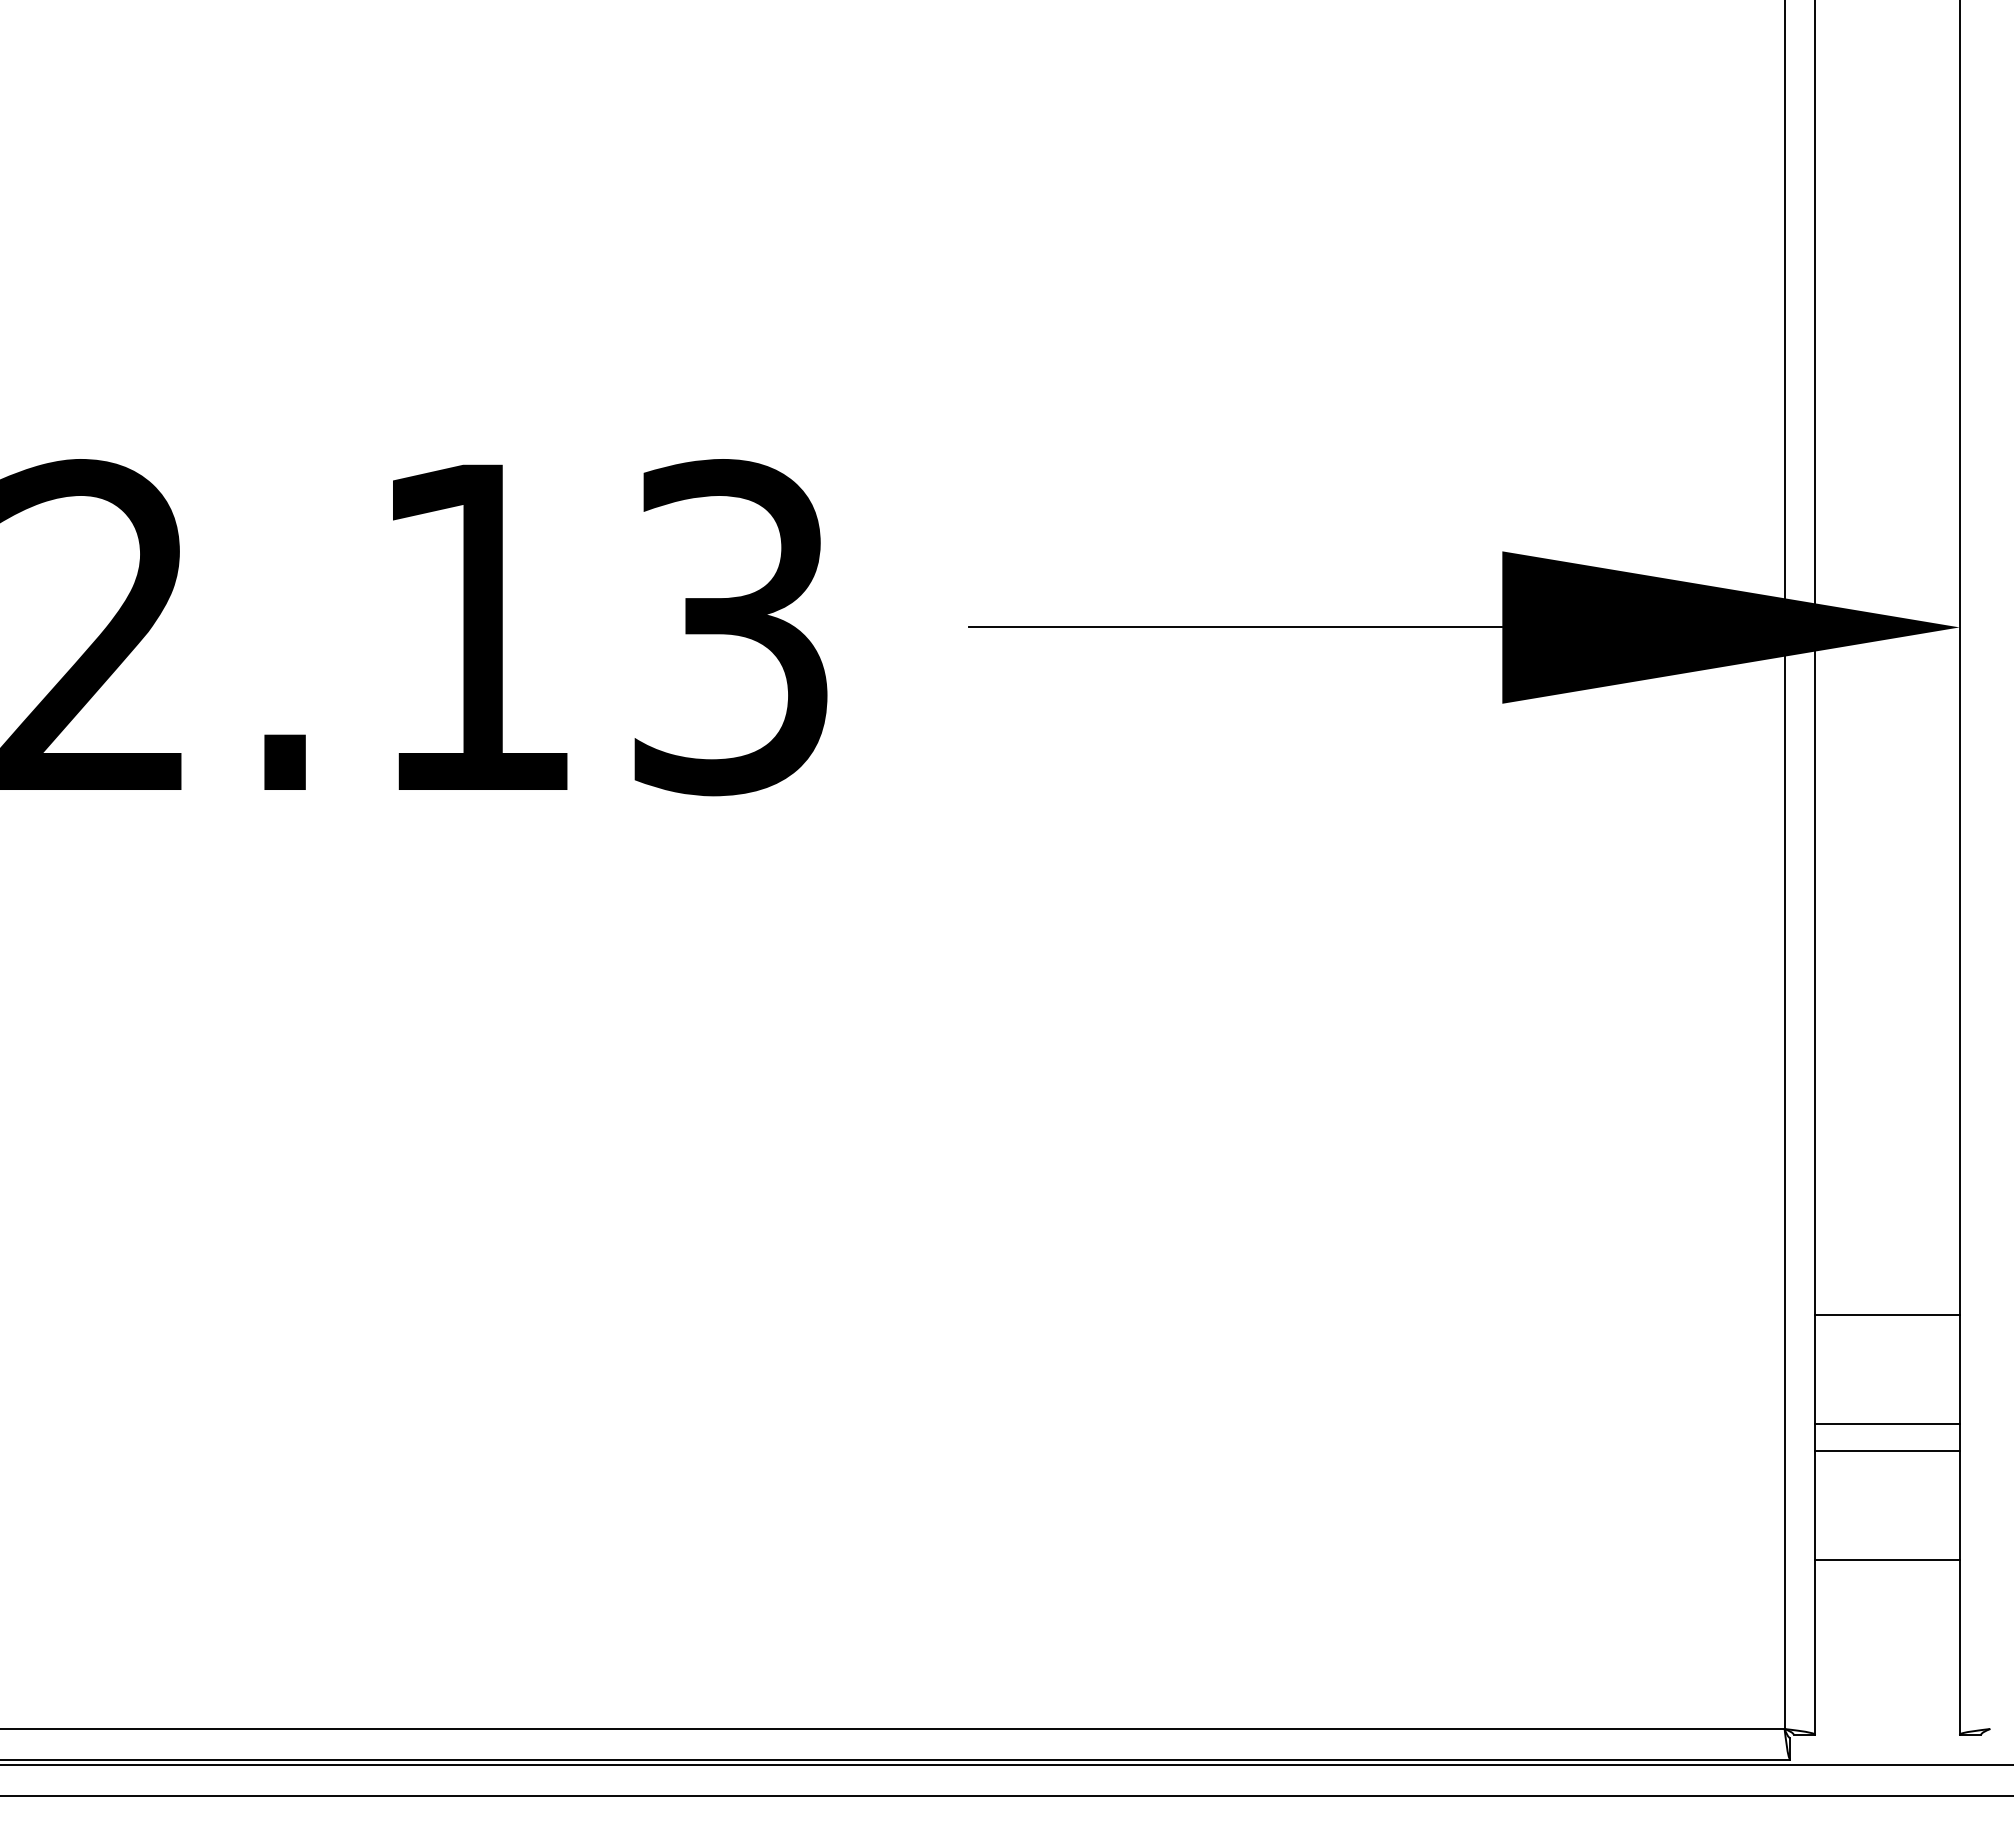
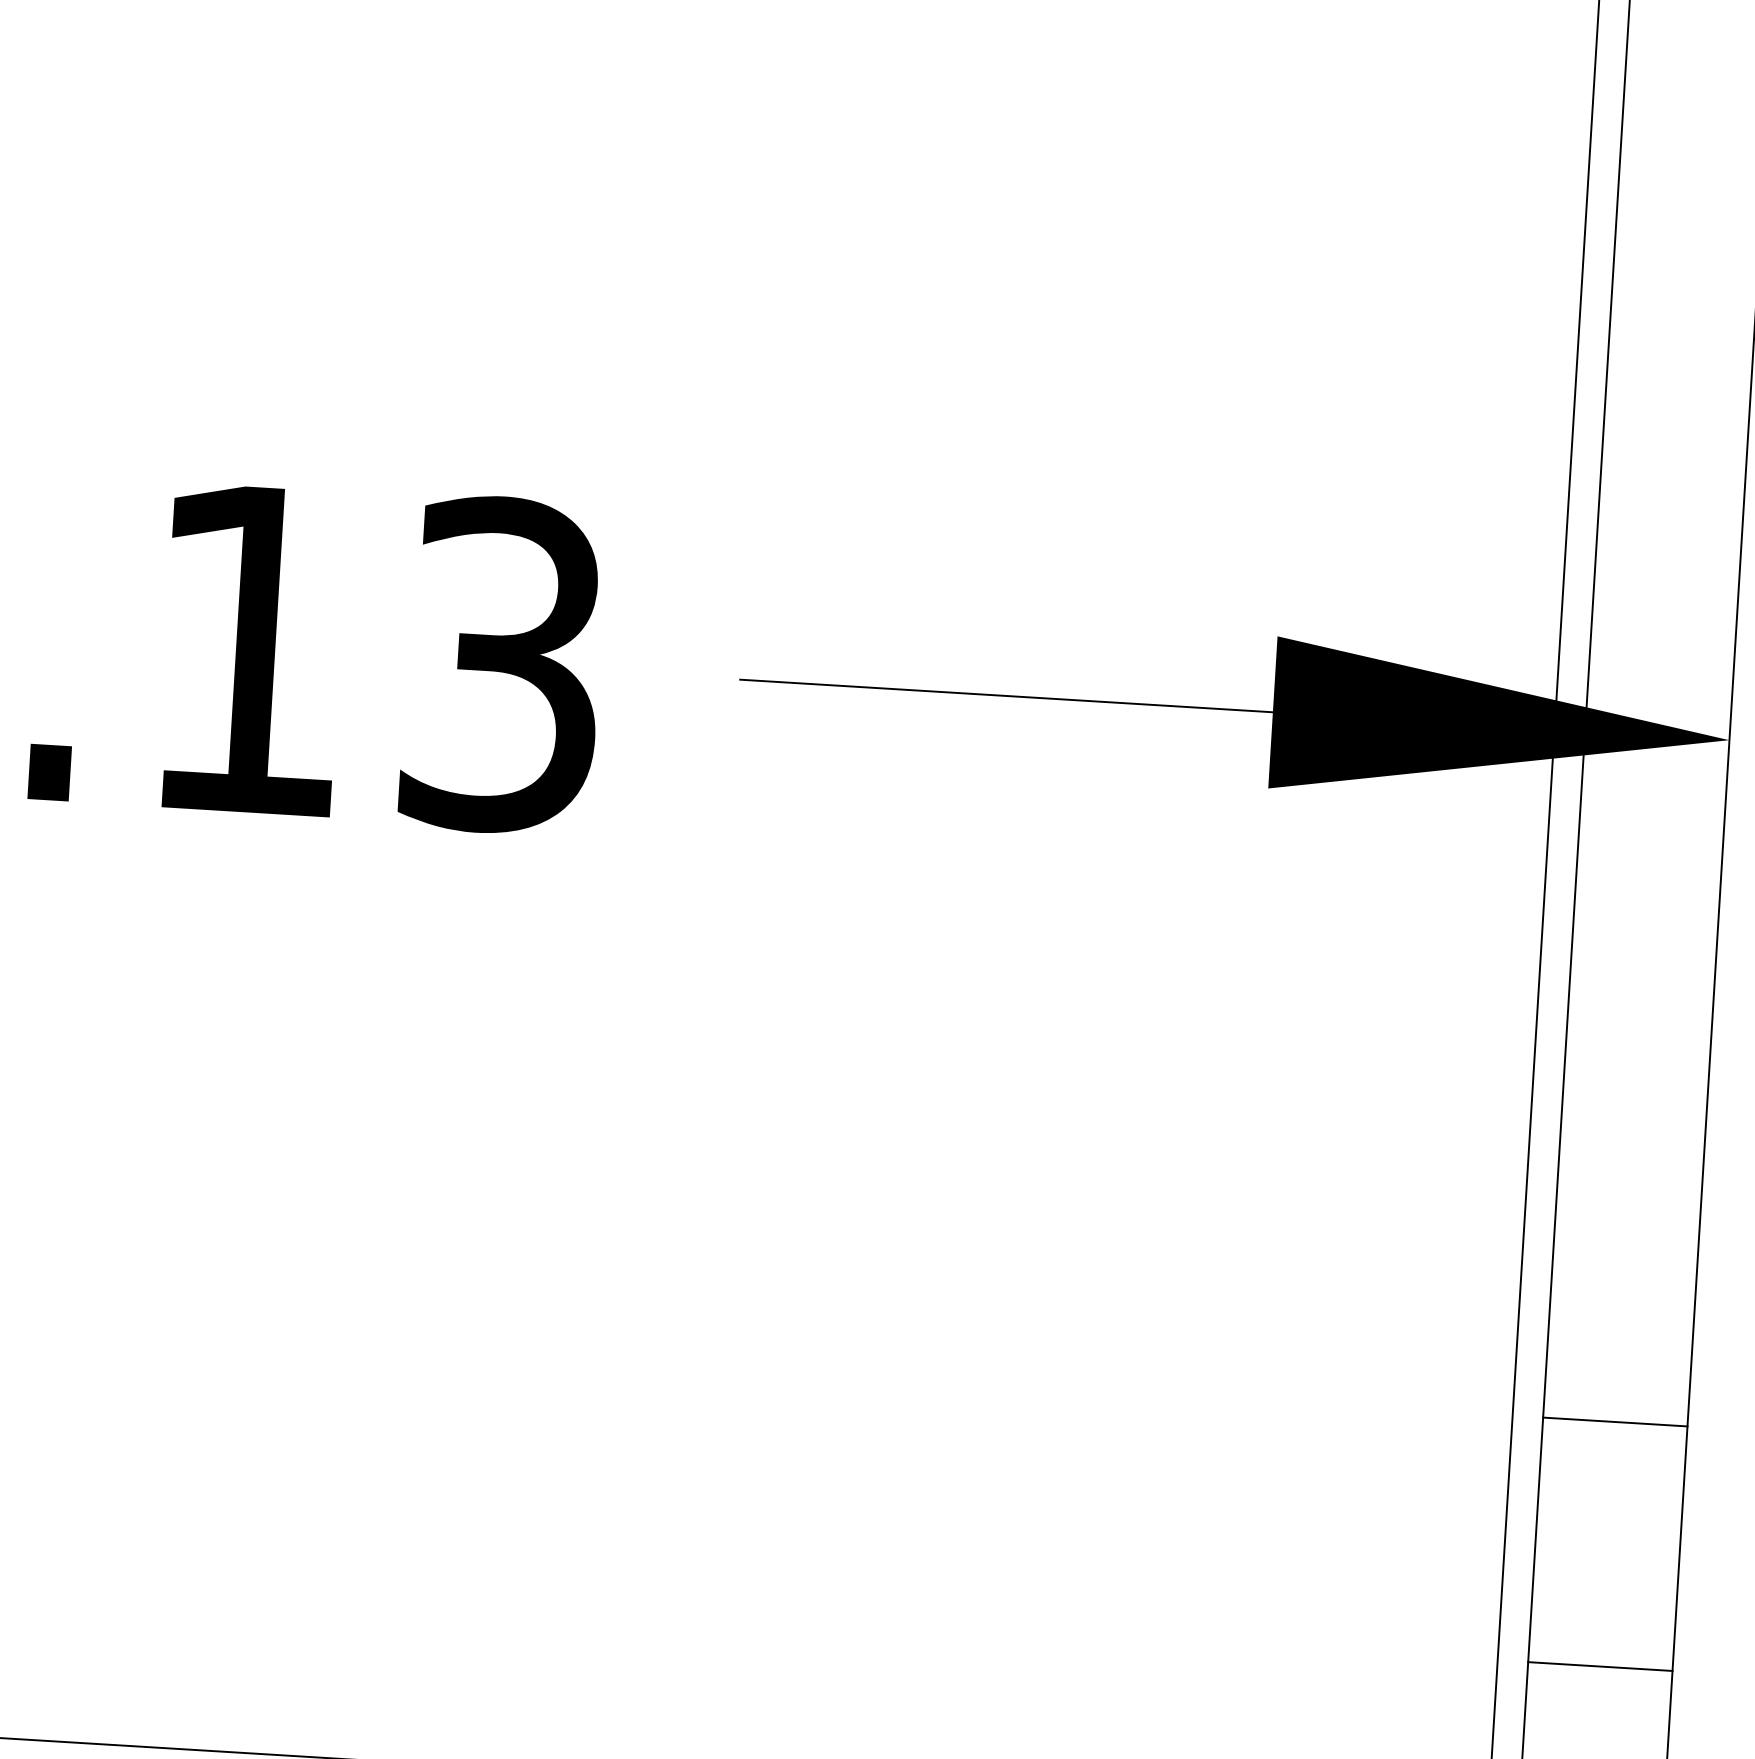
line: (1887, 1423) -> (1608, 1530), removed
line: (1887, 1451) -> (1607, 1558), removed

